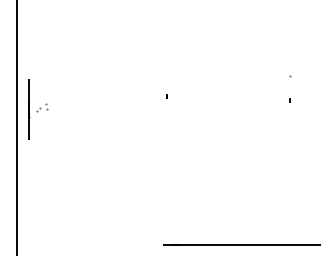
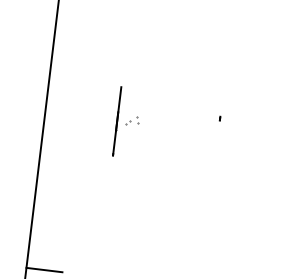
part: (38, 109) -> (127, 122), moved
line: (32, 244) -> (44, 269), added

